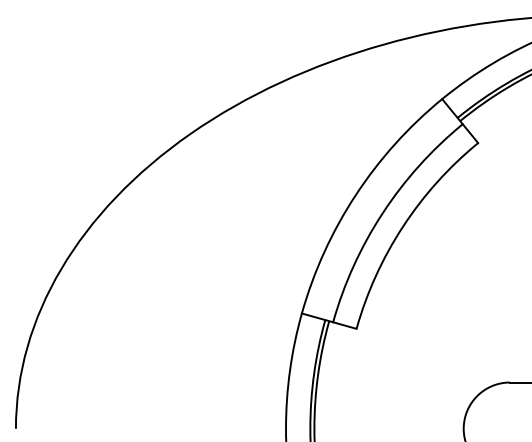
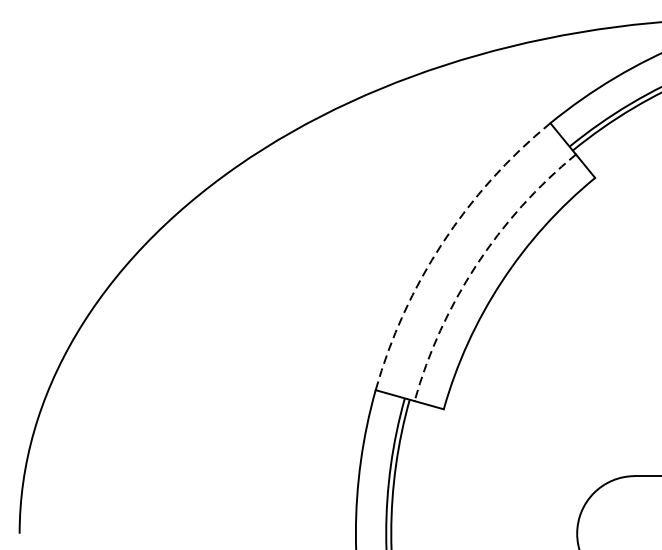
arc: (355, 195) -> (442, 243), solid -> dashed
arc: (382, 213) -> (476, 265), solid -> dashed

